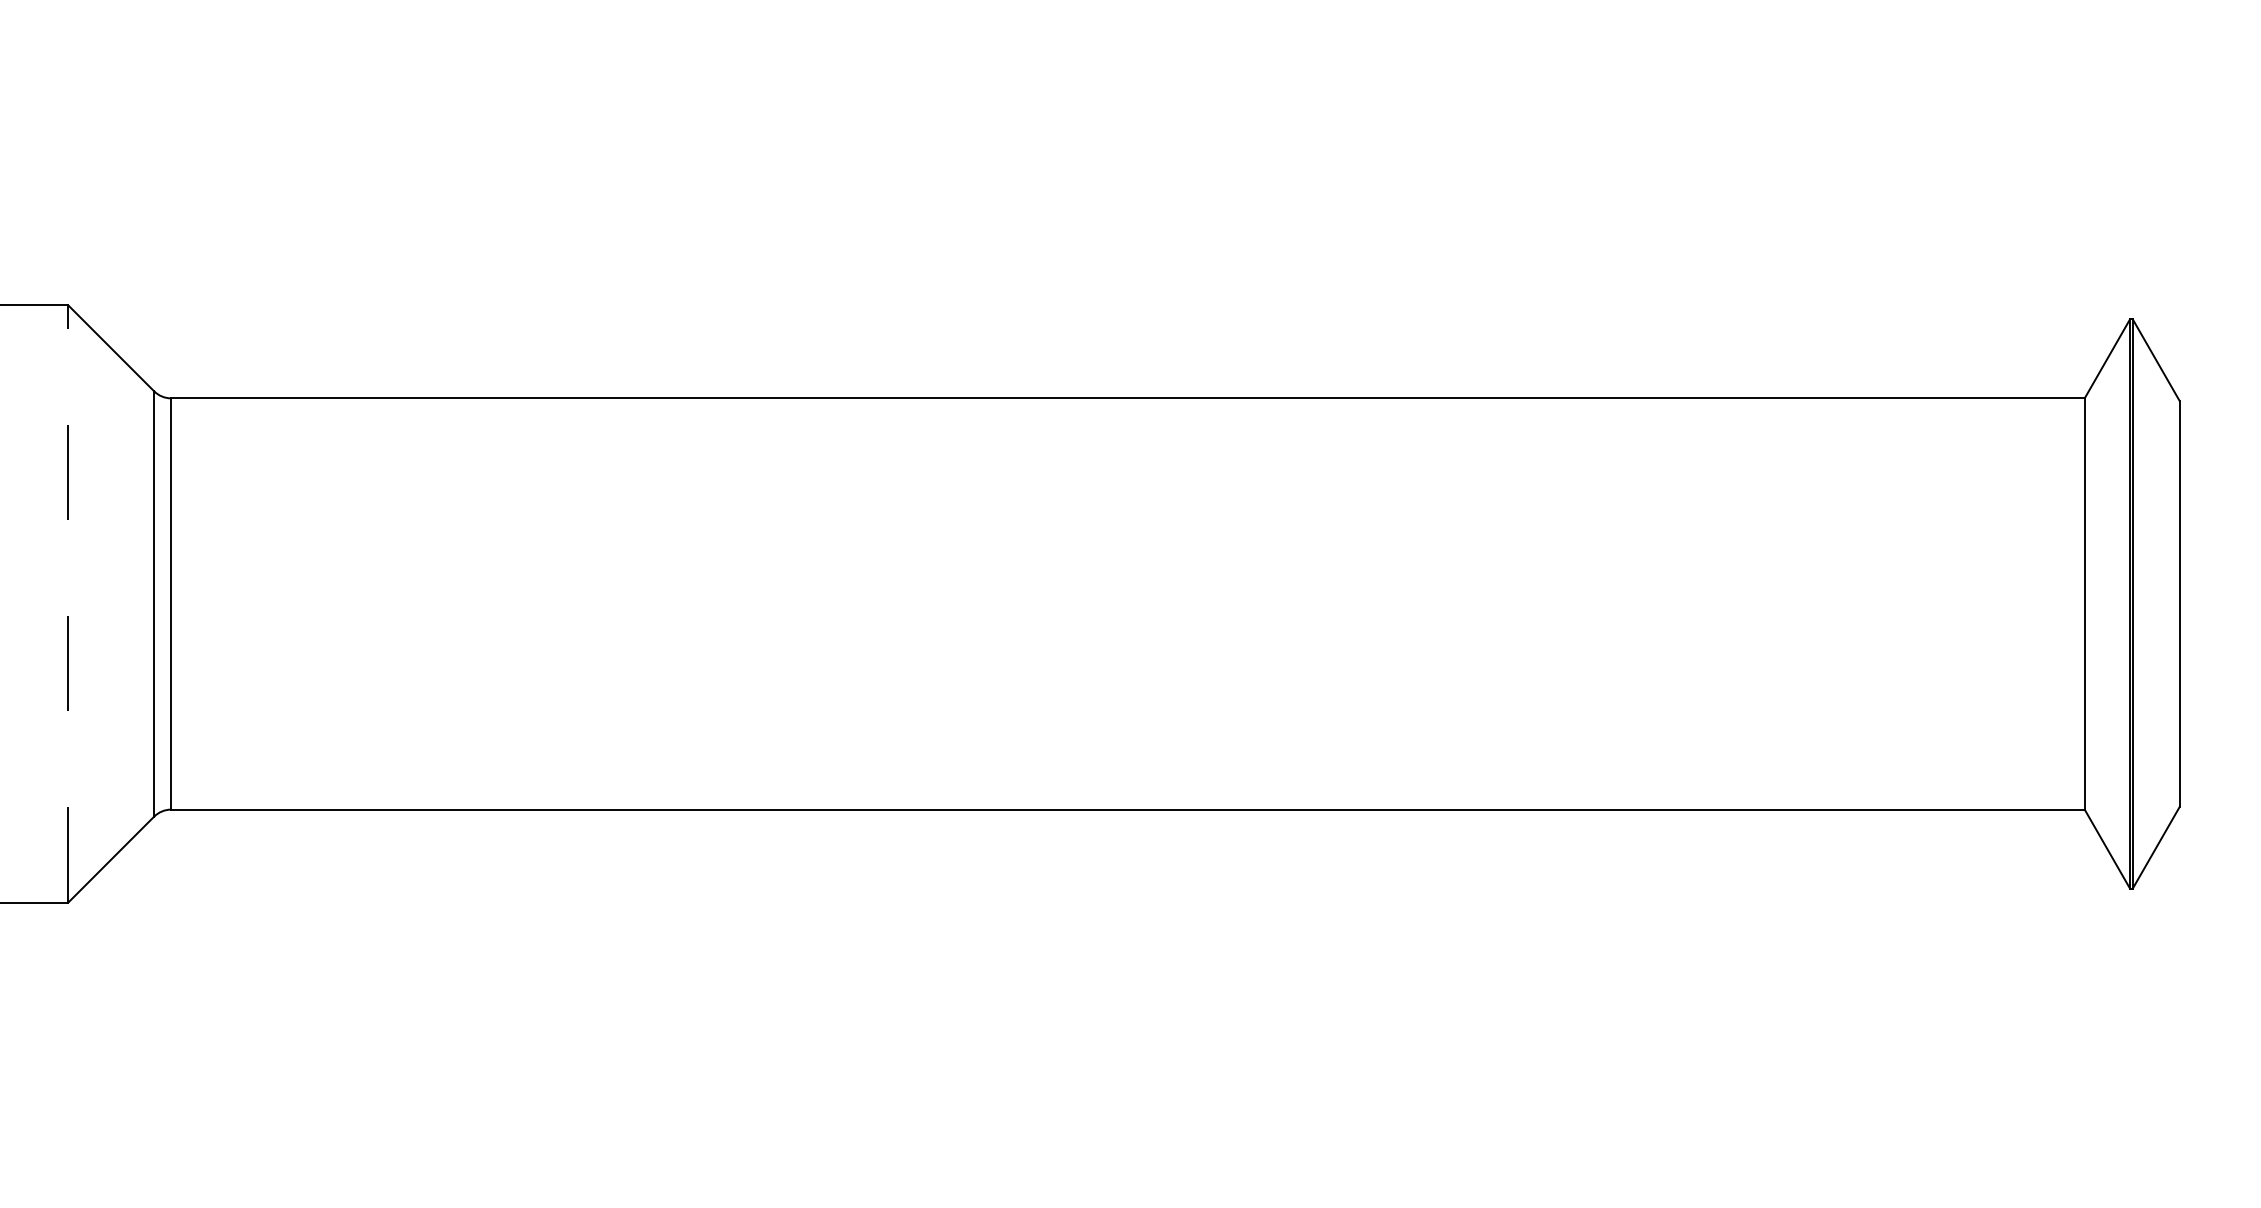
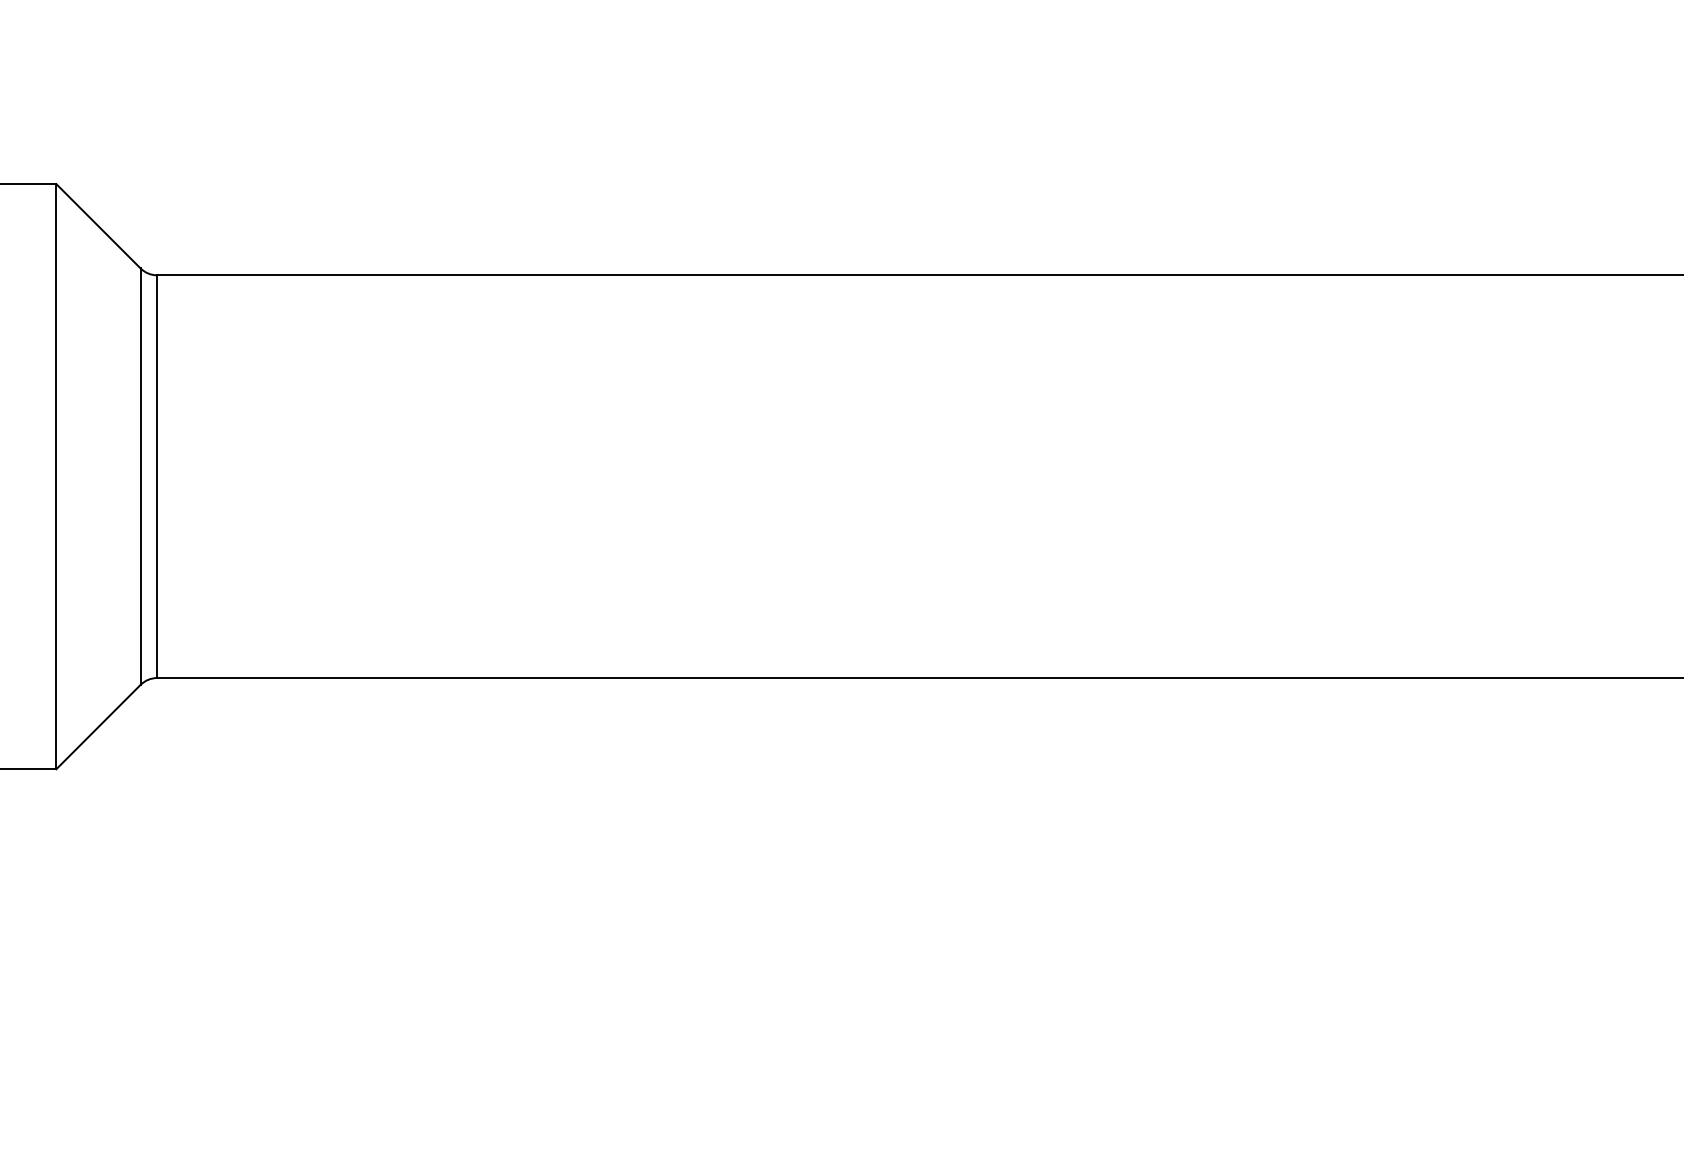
line: (68, 604) -> (56, 477), dashed -> solid

